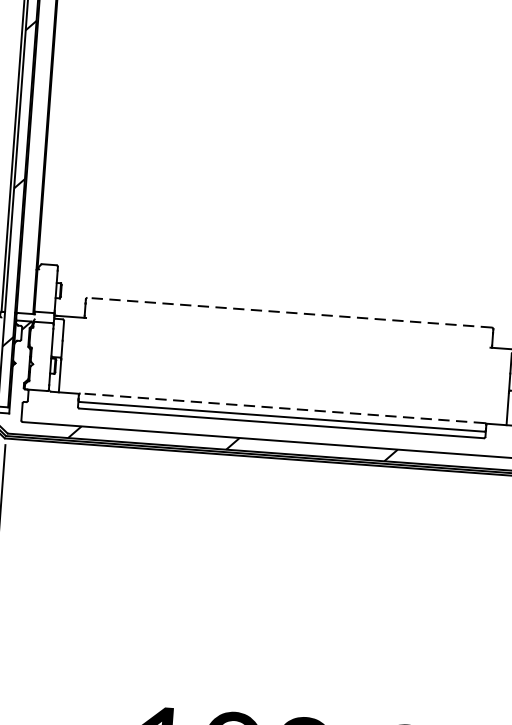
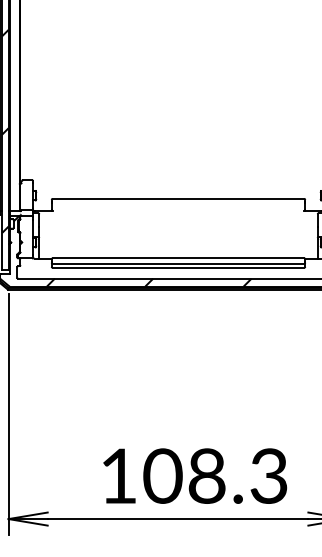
line: (289, 312) -> (178, 198), dashed -> solid
line: (282, 408) -> (178, 258), dashed -> solid

